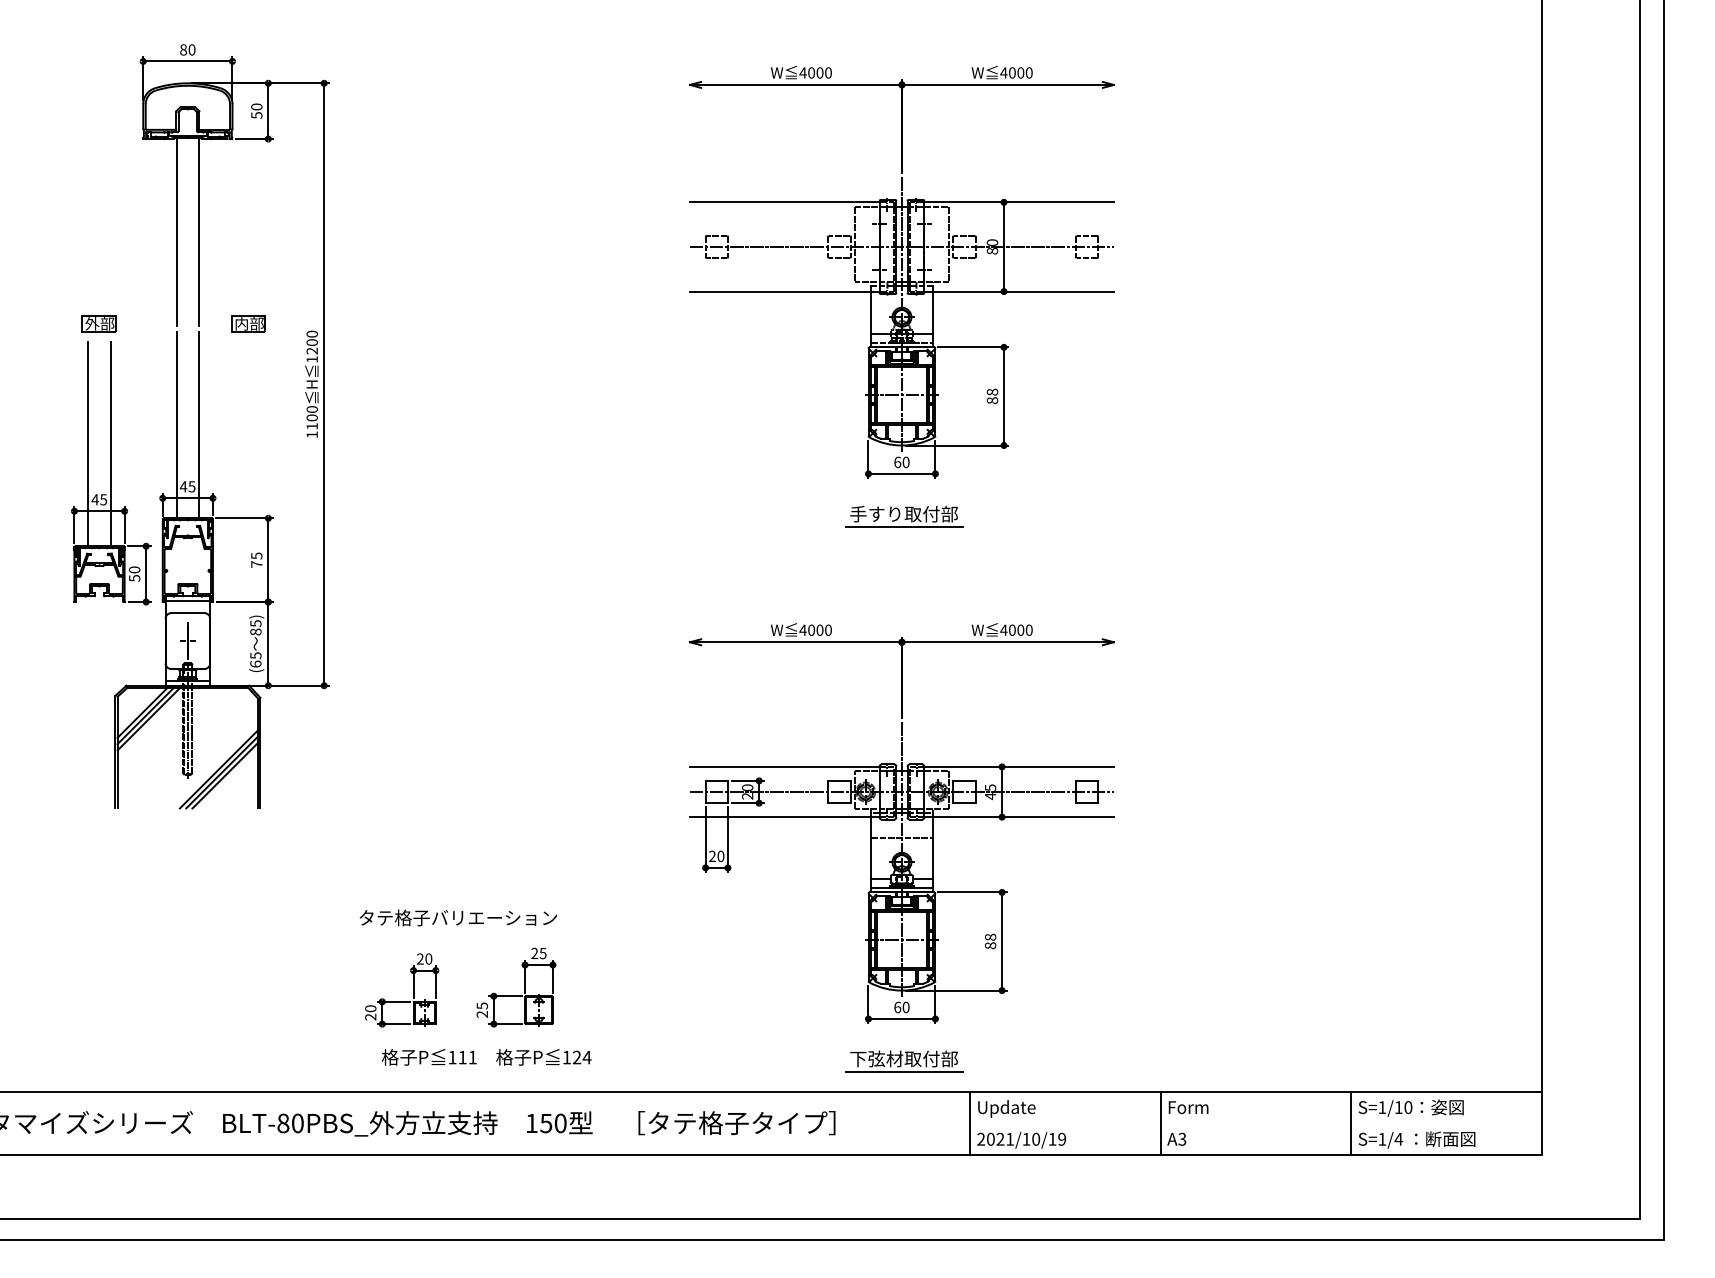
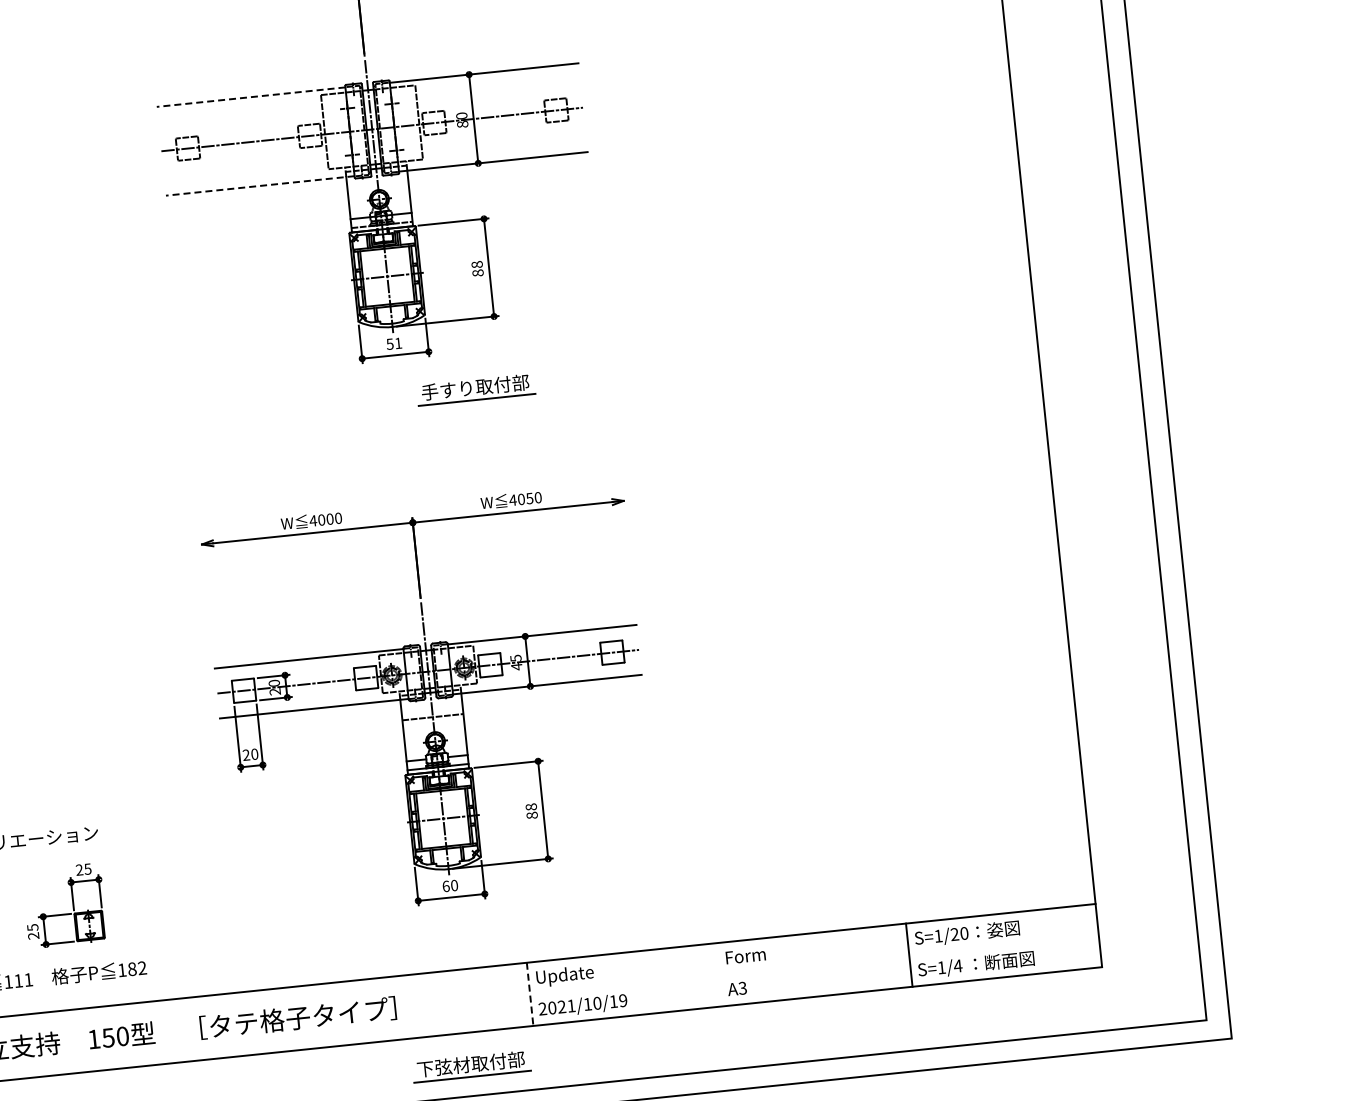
line: (784, 202) -> (250, 97), solid -> dashed
line: (784, 291) -> (259, 185), solid -> dashed
text: (901, 462) -> (393, 343), 60 -> 51
part: (904, 516) -> (476, 389), moved
text: (1020, 629) -> (529, 497), 4000 -> 4050
text: (581, 1057) -> (136, 968), 124 -> 182
part: (904, 1061) -> (471, 1066), moved
text: (1398, 1107) -> (954, 934), S=1/10 -> S=1/20
line: (970, 1123) -> (530, 994), solid -> dashed
line: (1160, 1123) -> (719, 974), removed

